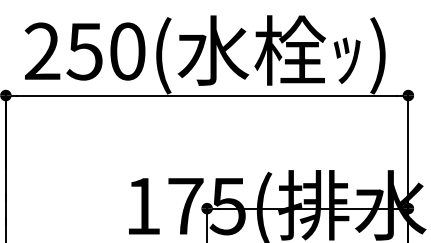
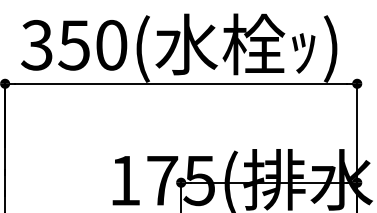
text: (41, 51) -> (36, 45), 250( -> 350(

